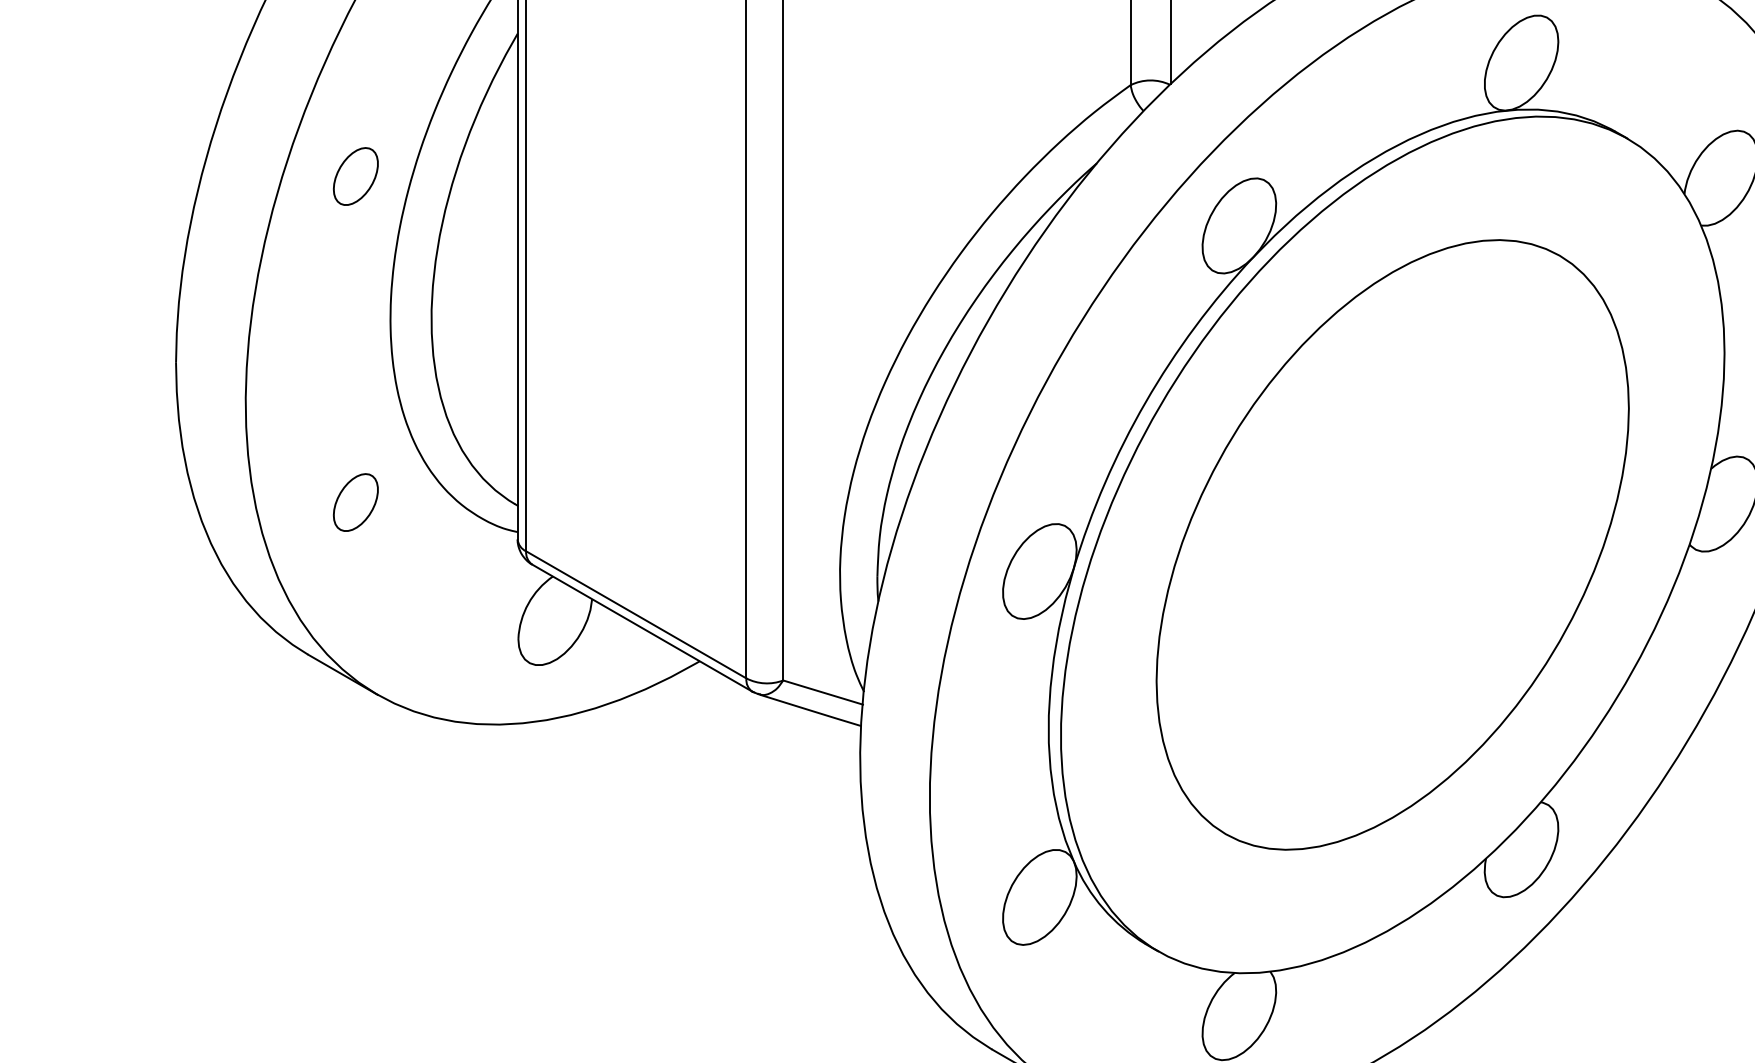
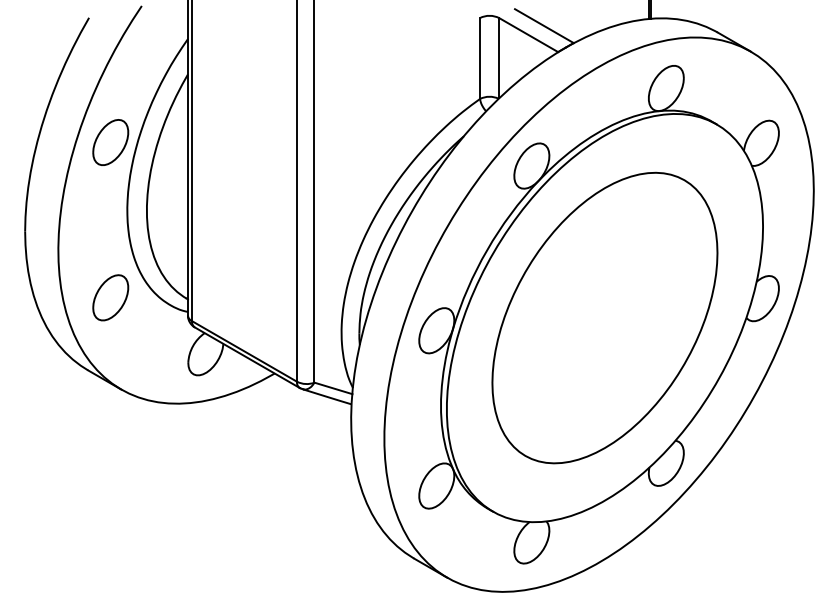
part: (355, 176) -> (110, 142), size x1.67
part: (355, 501) -> (110, 297), size x1.67

